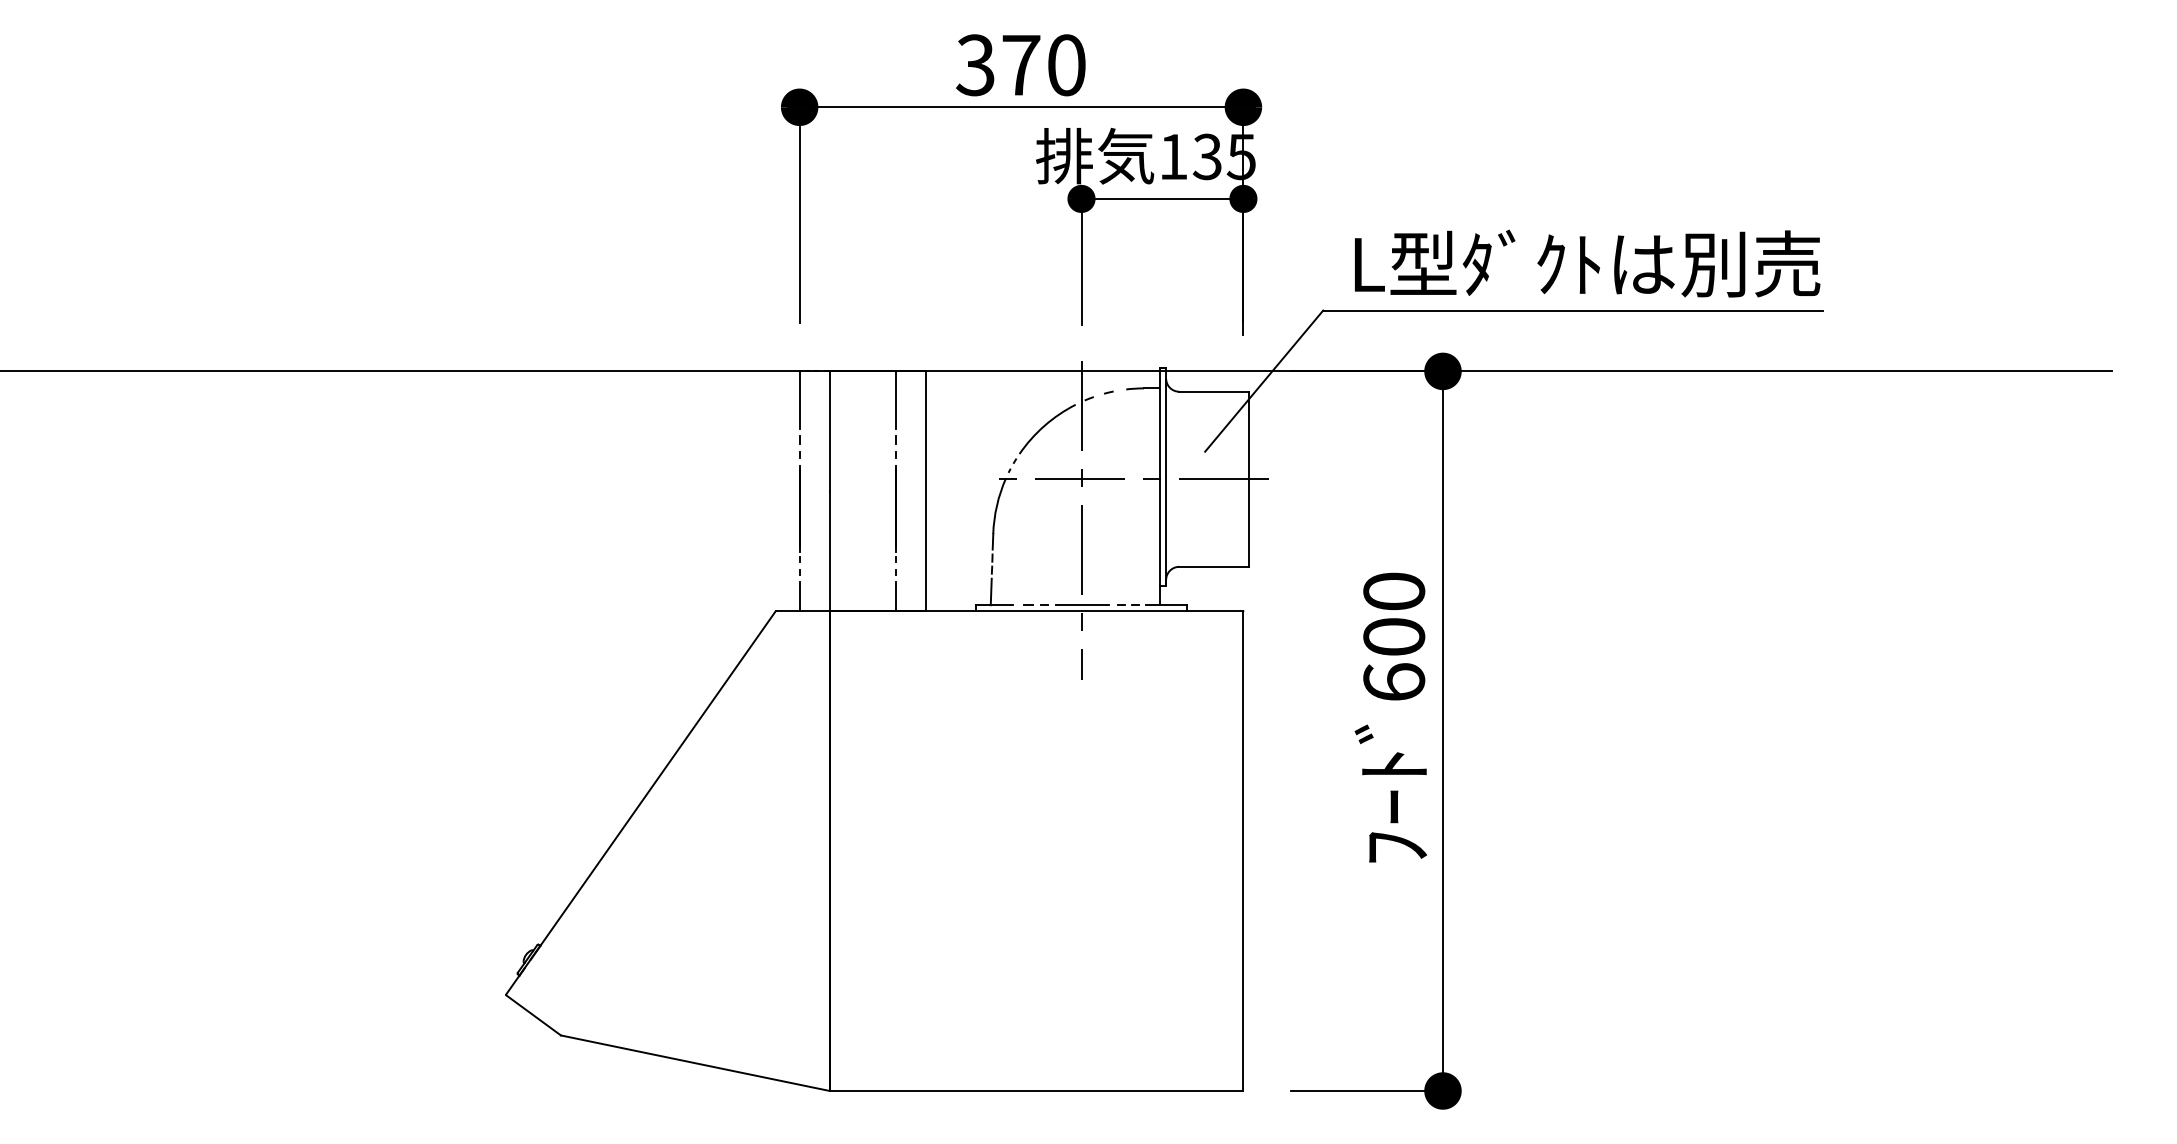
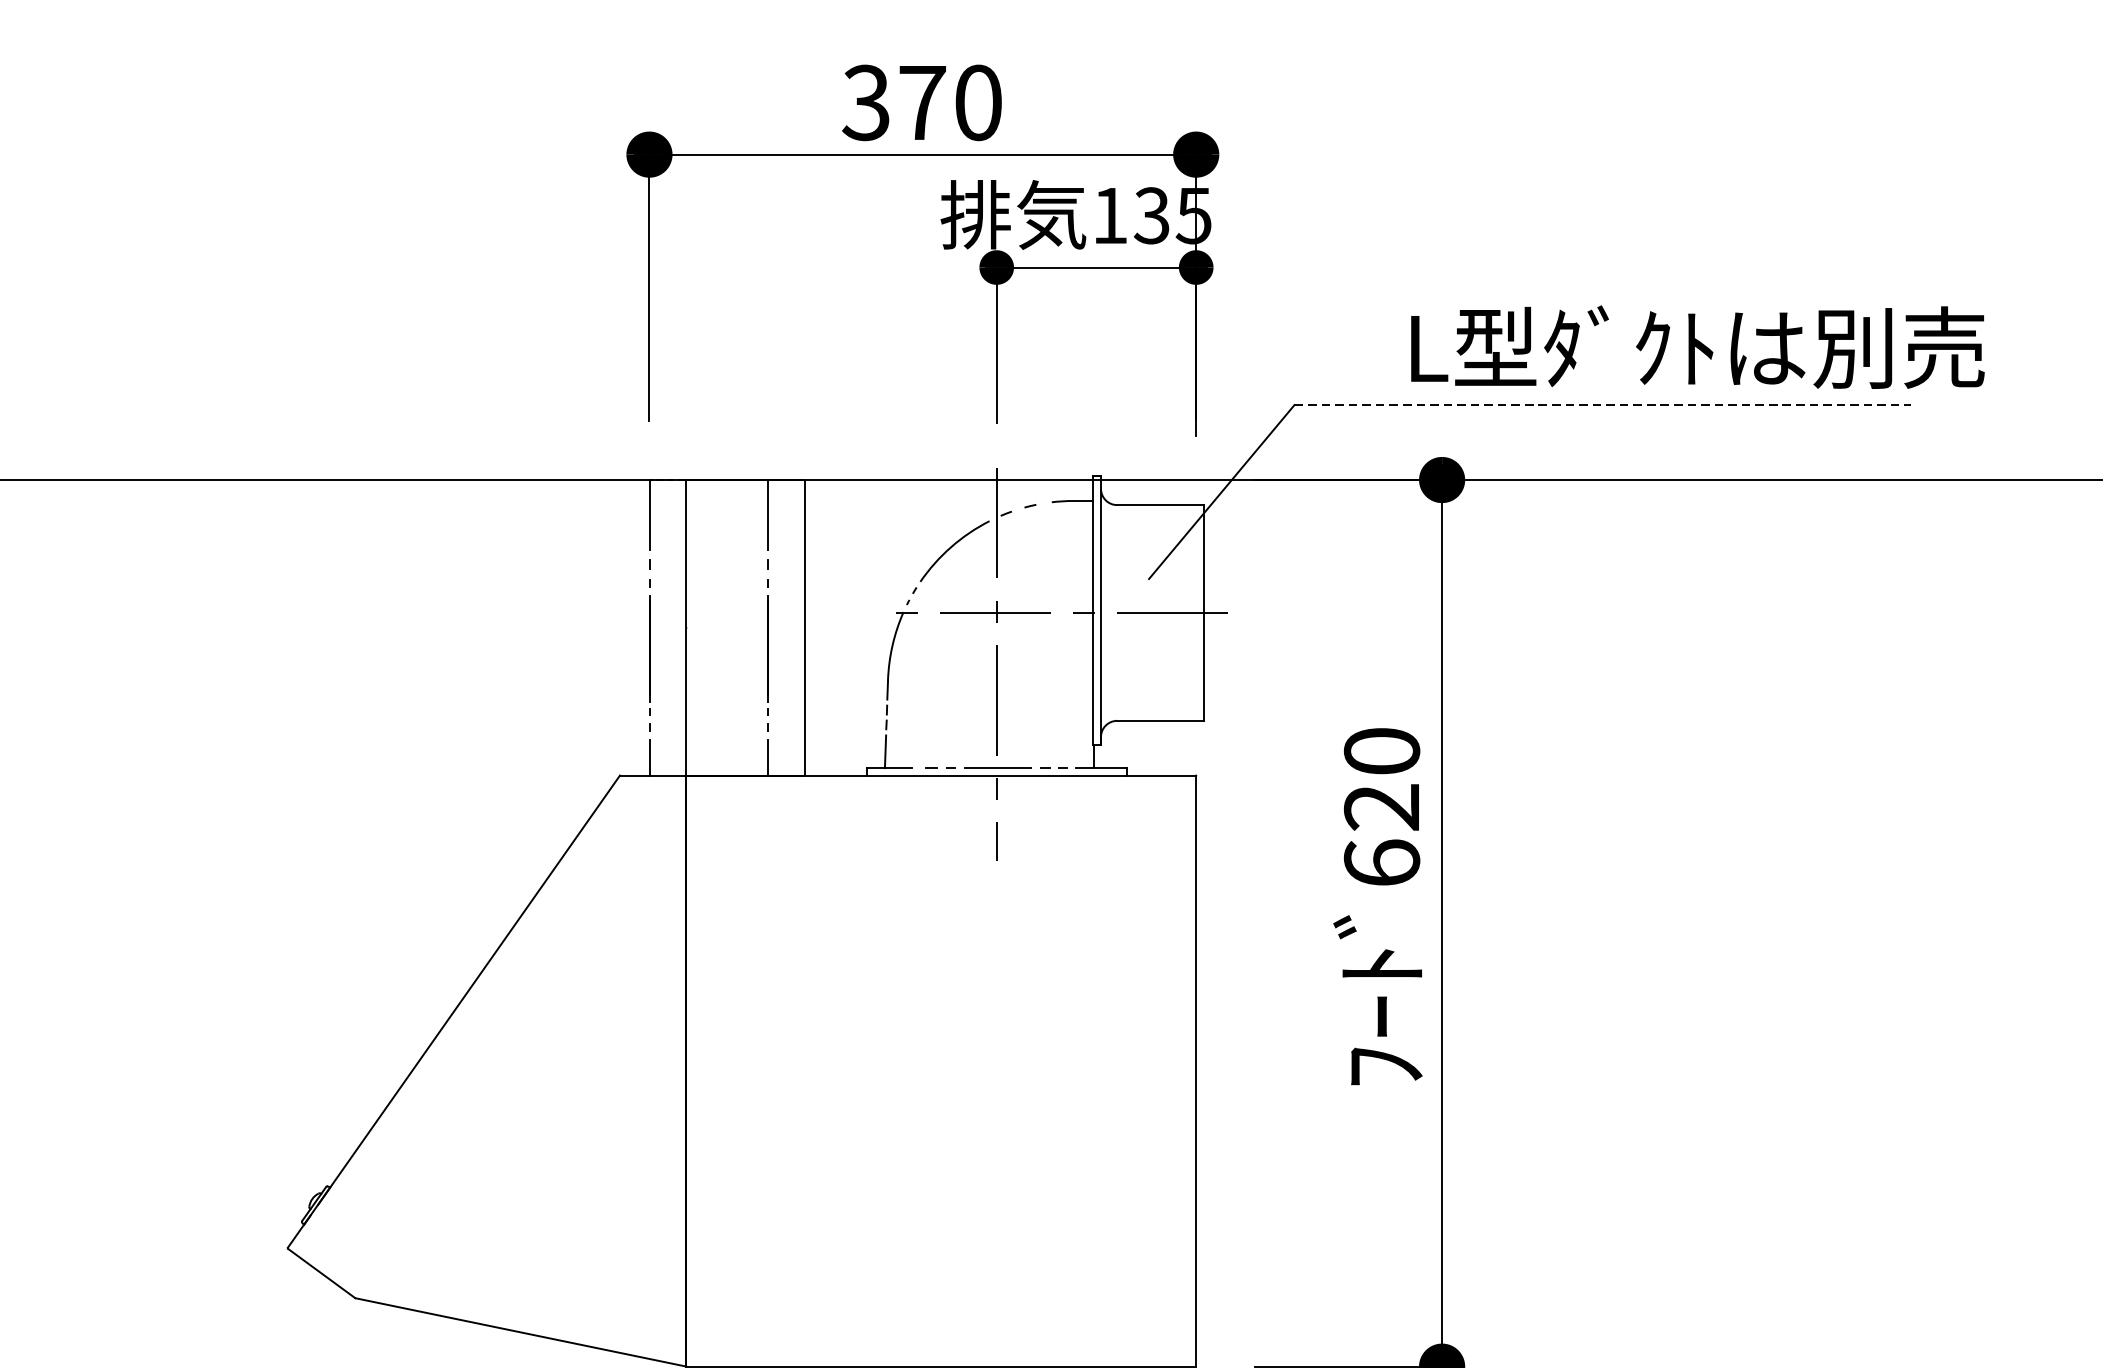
text: (1587, 263) -> (1697, 347), moved
line: (1573, 310) -> (1602, 405), solid -> dashed
text: (1394, 636) -> (1382, 806), 600 -> 620

